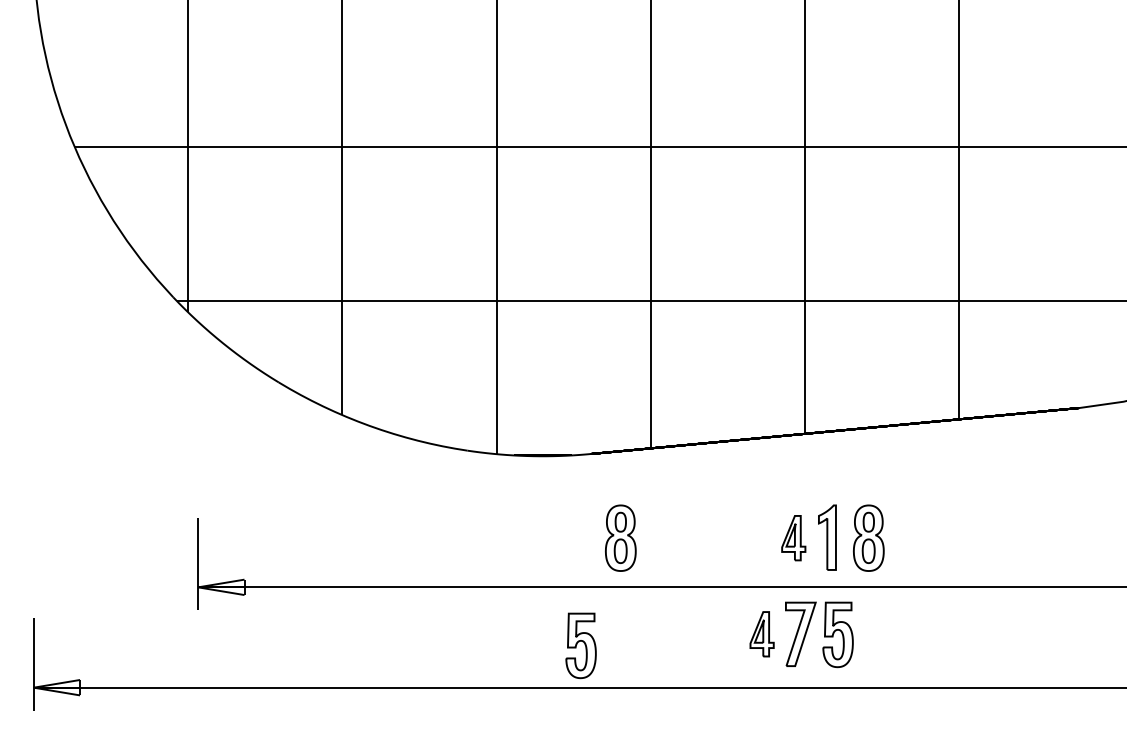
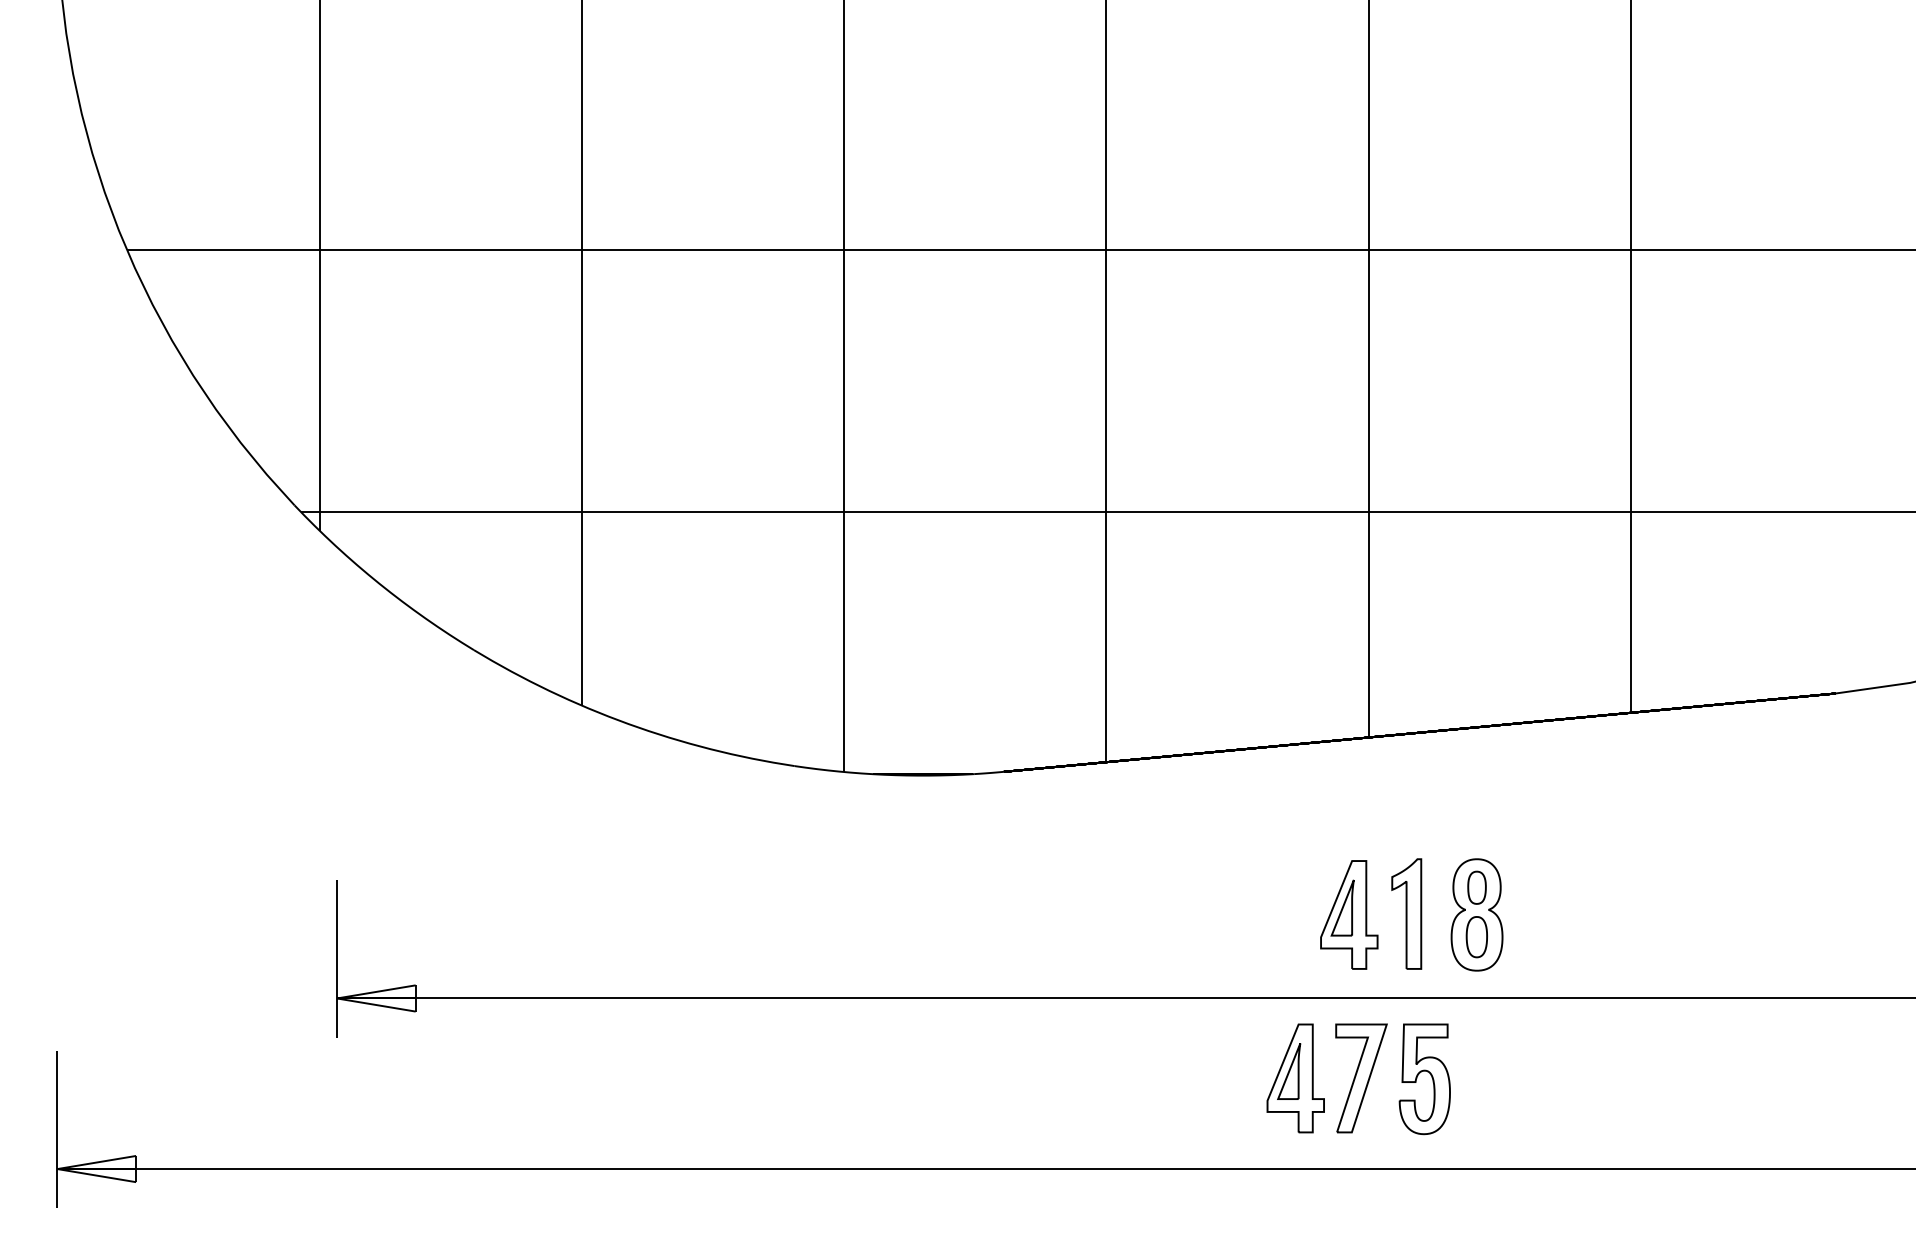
part: (620, 537) -> (1054, 913), removed
part: (793, 537) -> (1349, 913), size x1.43
part: (761, 633) -> (1294, 1076), size x1.43
part: (580, 645) -> (986, 1097), removed

